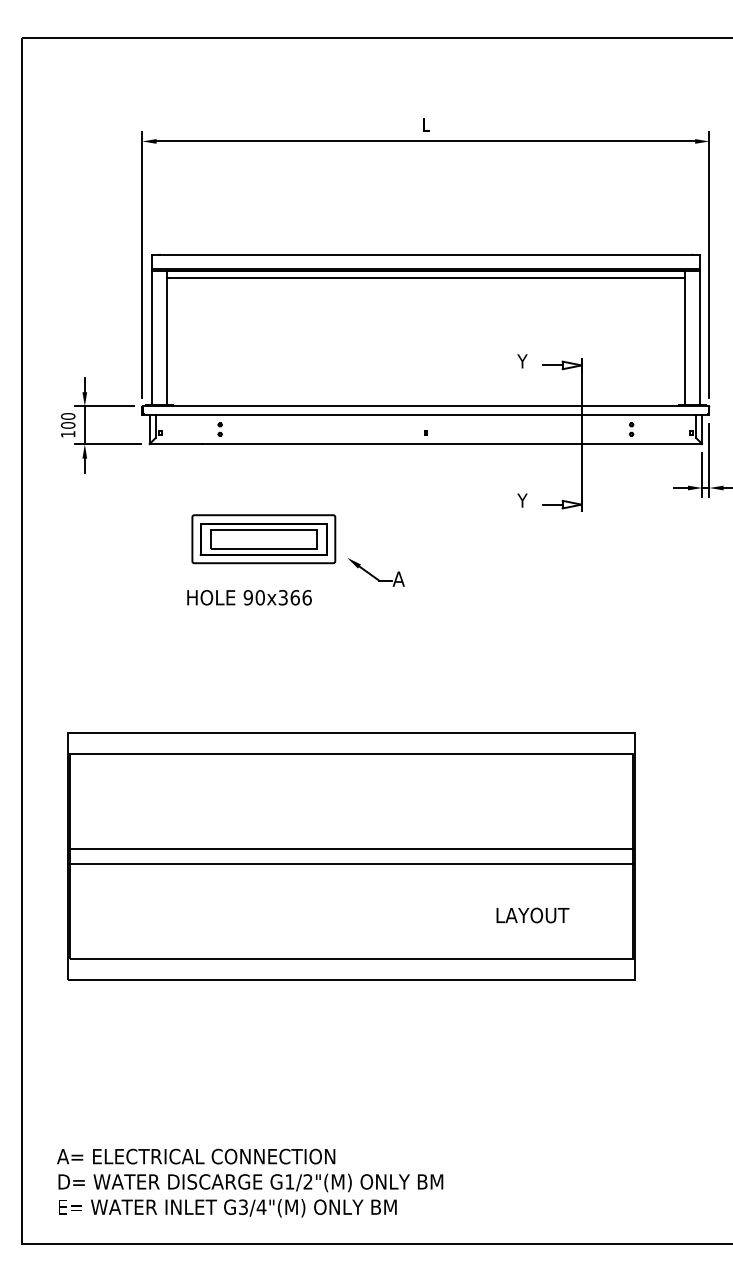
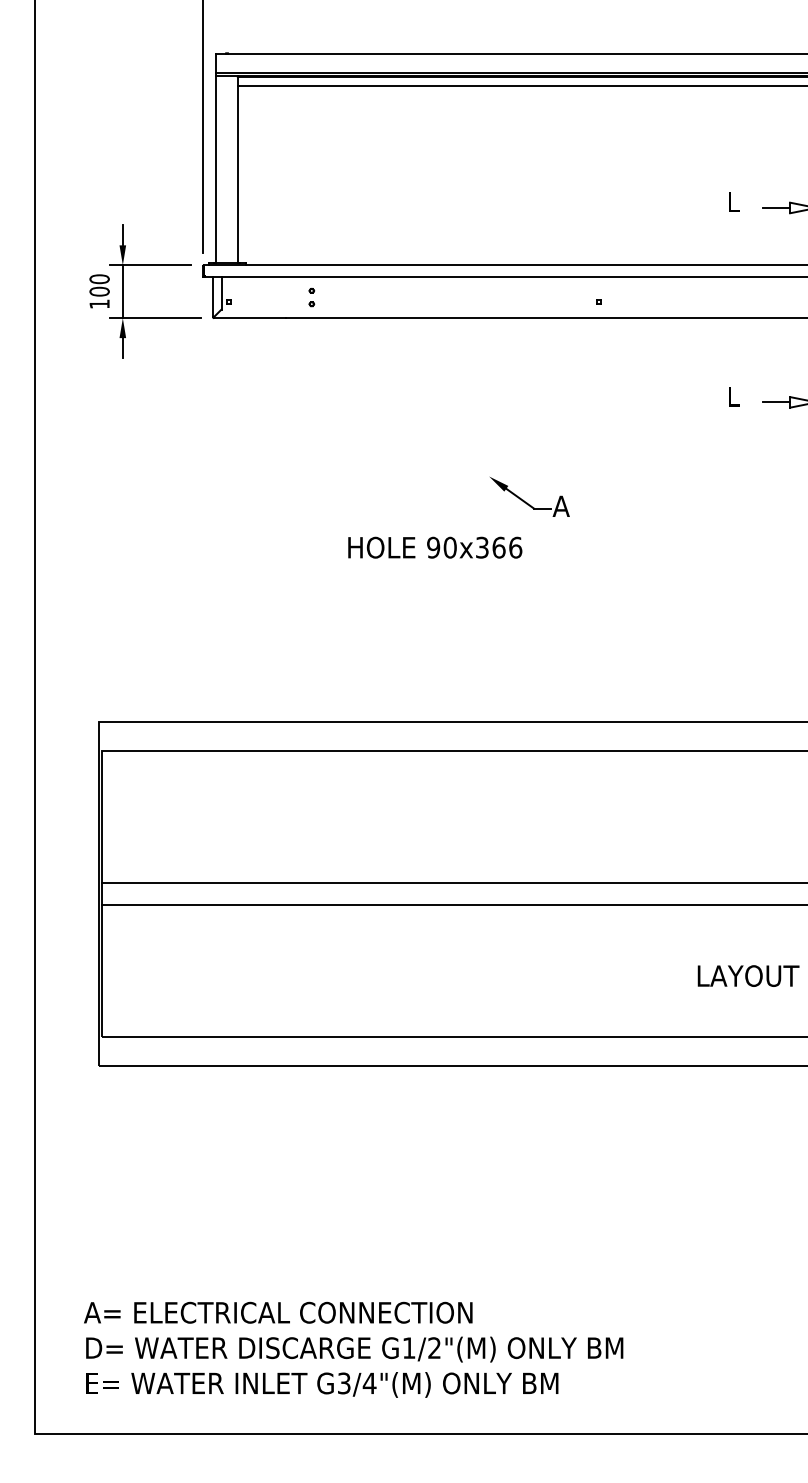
text: (522, 361) -> (733, 202), Y -> L
text: (522, 500) -> (733, 396), Y -> L
part: (263, 539) -> (372, 451), removed
text: (249, 597) -> (435, 547), moved

